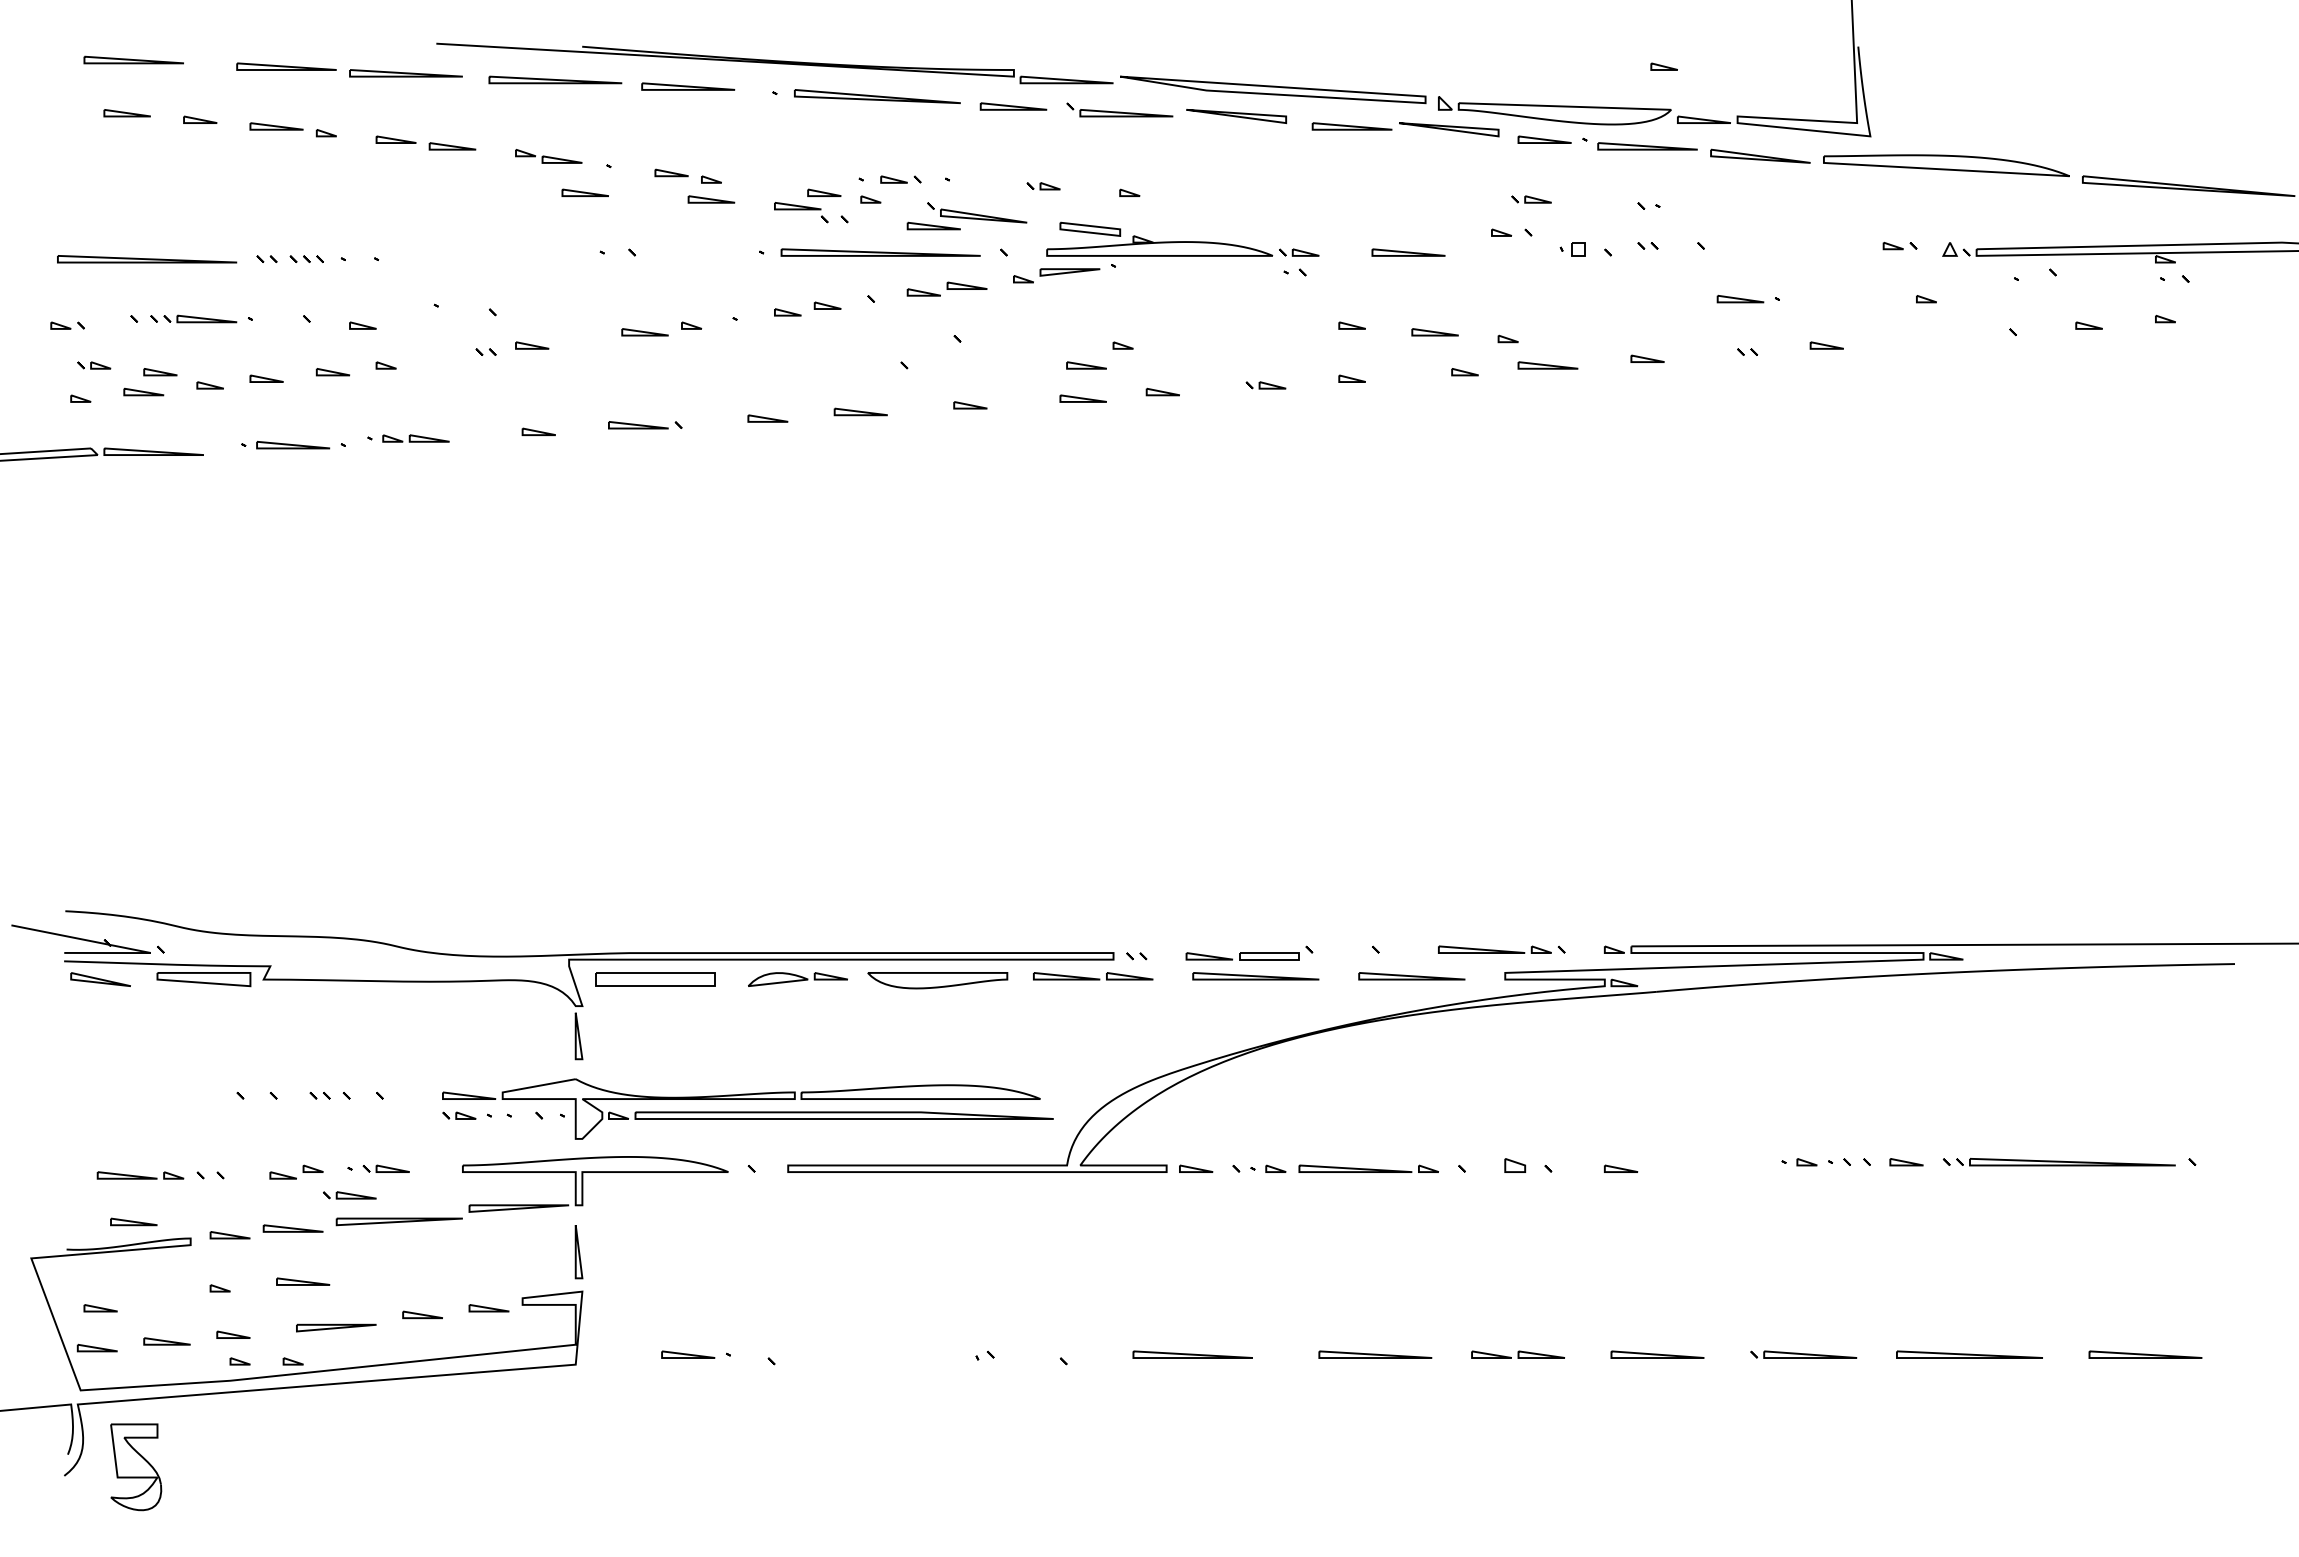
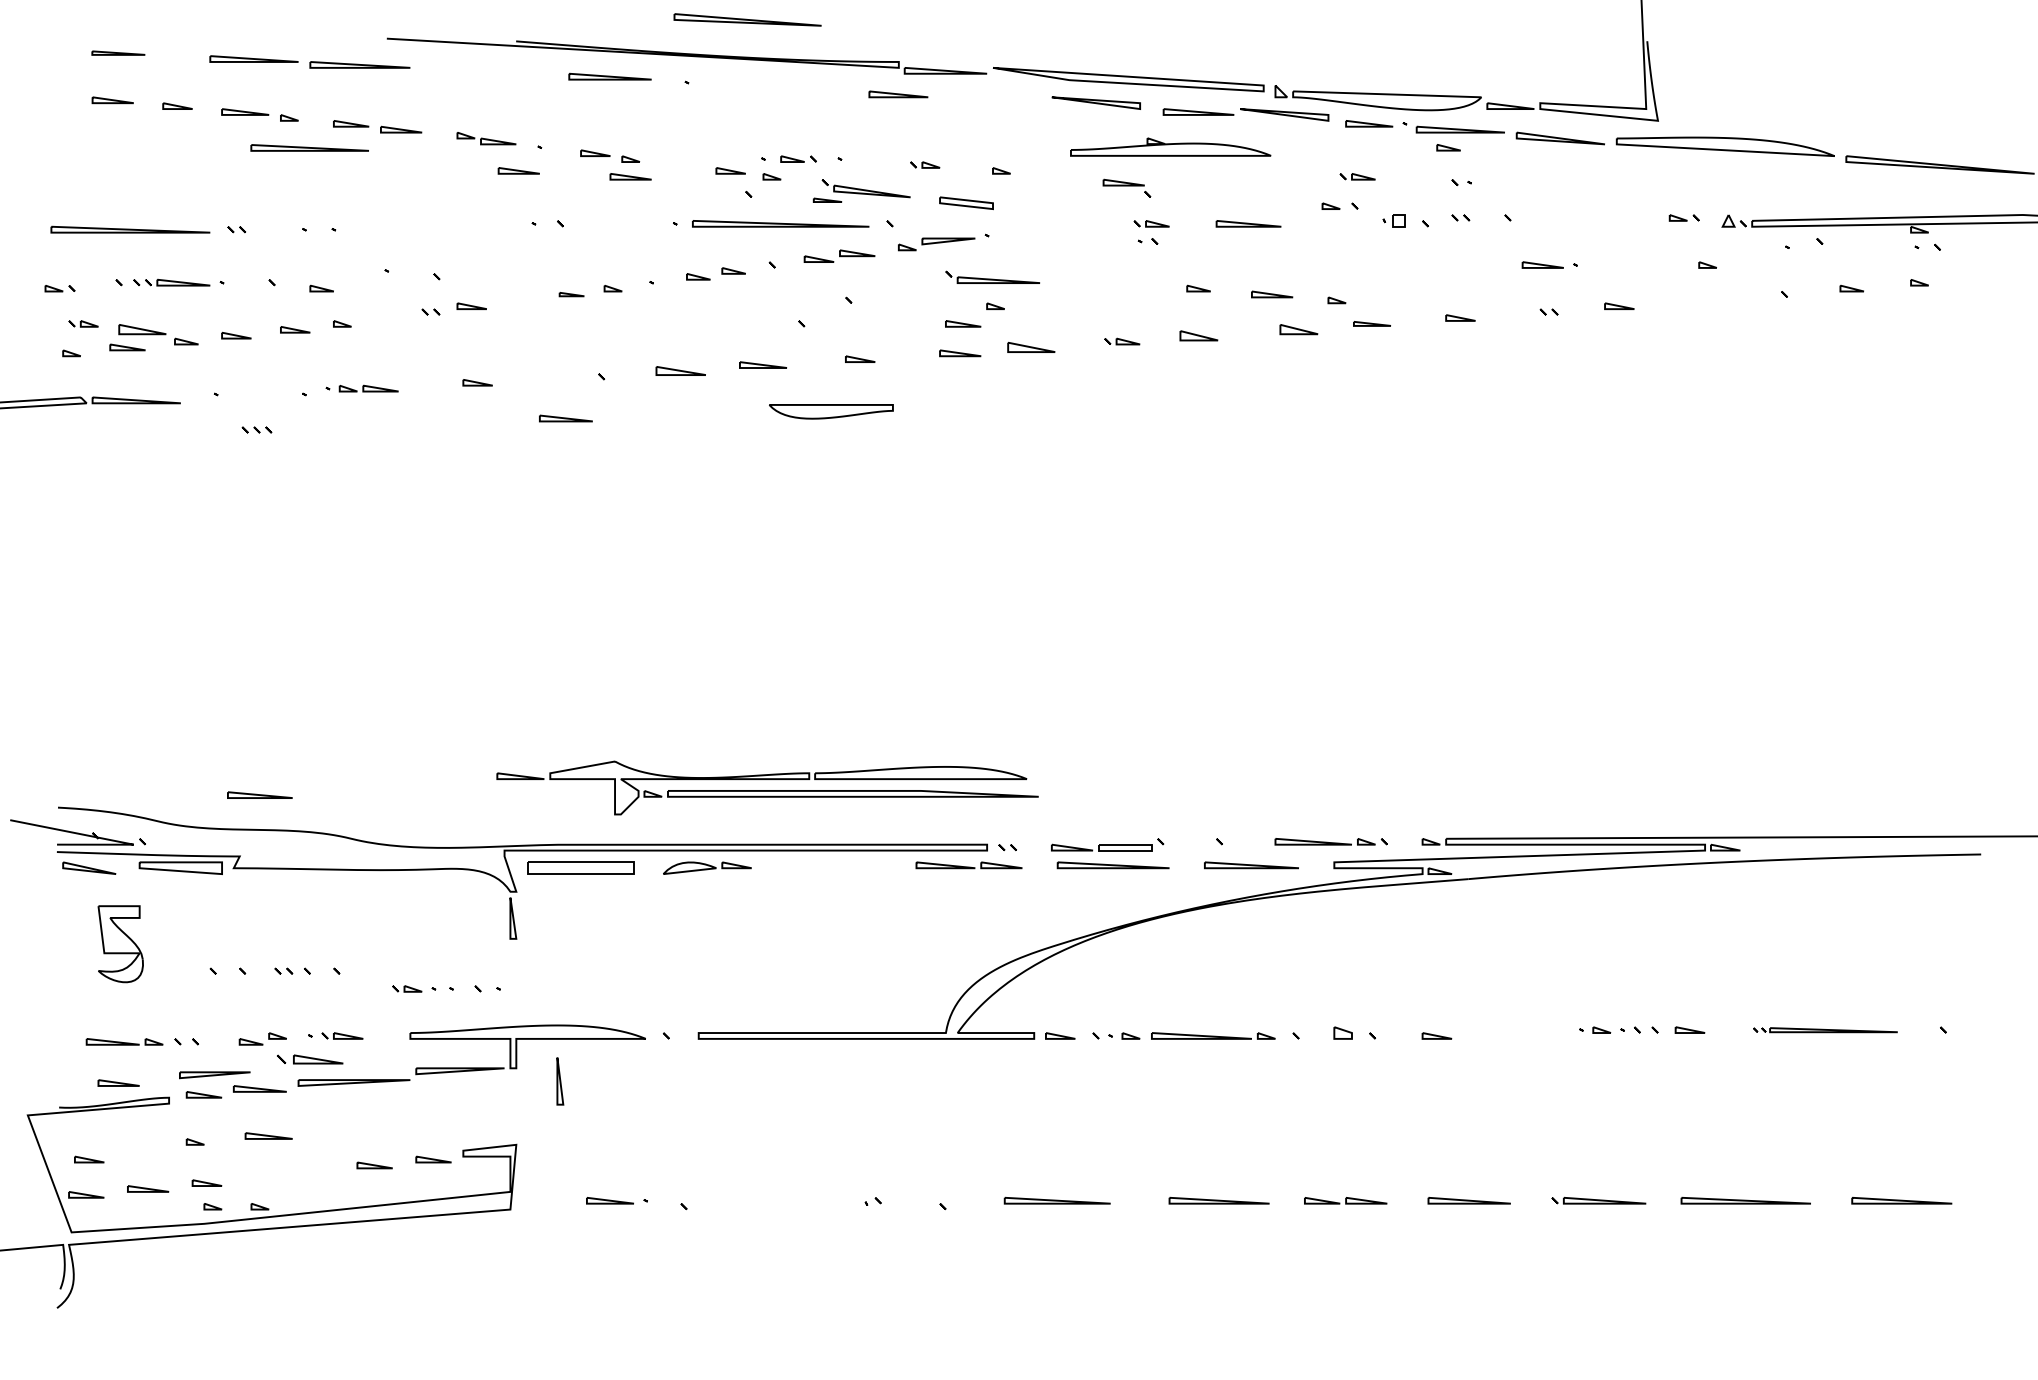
part: (133, 59) -> (118, 52), size x0.6
part: (1663, 66) -> (1448, 147), moved
part: (555, 79) -> (309, 147), moved
part: (877, 96) -> (747, 19), moved
part: (1119, 109) -> (992, 276), moved
part: (801, 212) -> (1127, 188), moved
part: (933, 225) -> (827, 199), size x0.6
part: (1159, 245) -> (1170, 146), moved
part: (306, 258) -> (256, 429), moved
part: (644, 332) -> (571, 294), size x0.6
part: (1547, 365) -> (1371, 323), size x0.7
part: (160, 372) -> (142, 330), size x1.6
part: (1464, 372) -> (1298, 330), size x1.6
part: (1351, 378) -> (1198, 335), size x1.6
part: (1162, 391) -> (1030, 346), size x1.6
part: (767, 418) -> (680, 370), size x1.4
part: (638, 425) -> (566, 418), moved
part: (293, 445) -> (260, 795), moved
part: (937, 980) -> (831, 411), moved
part: (747, 1108) -> (767, 787), moved
part: (2059, 1162) -> (1825, 1030), size x0.7
part: (349, 1195) -> (309, 1059), size x1.4
part: (578, 1252) -> (559, 1081), moved
part: (336, 1327) -> (215, 1074), moved
part: (136, 1467) -> (121, 944), moved

